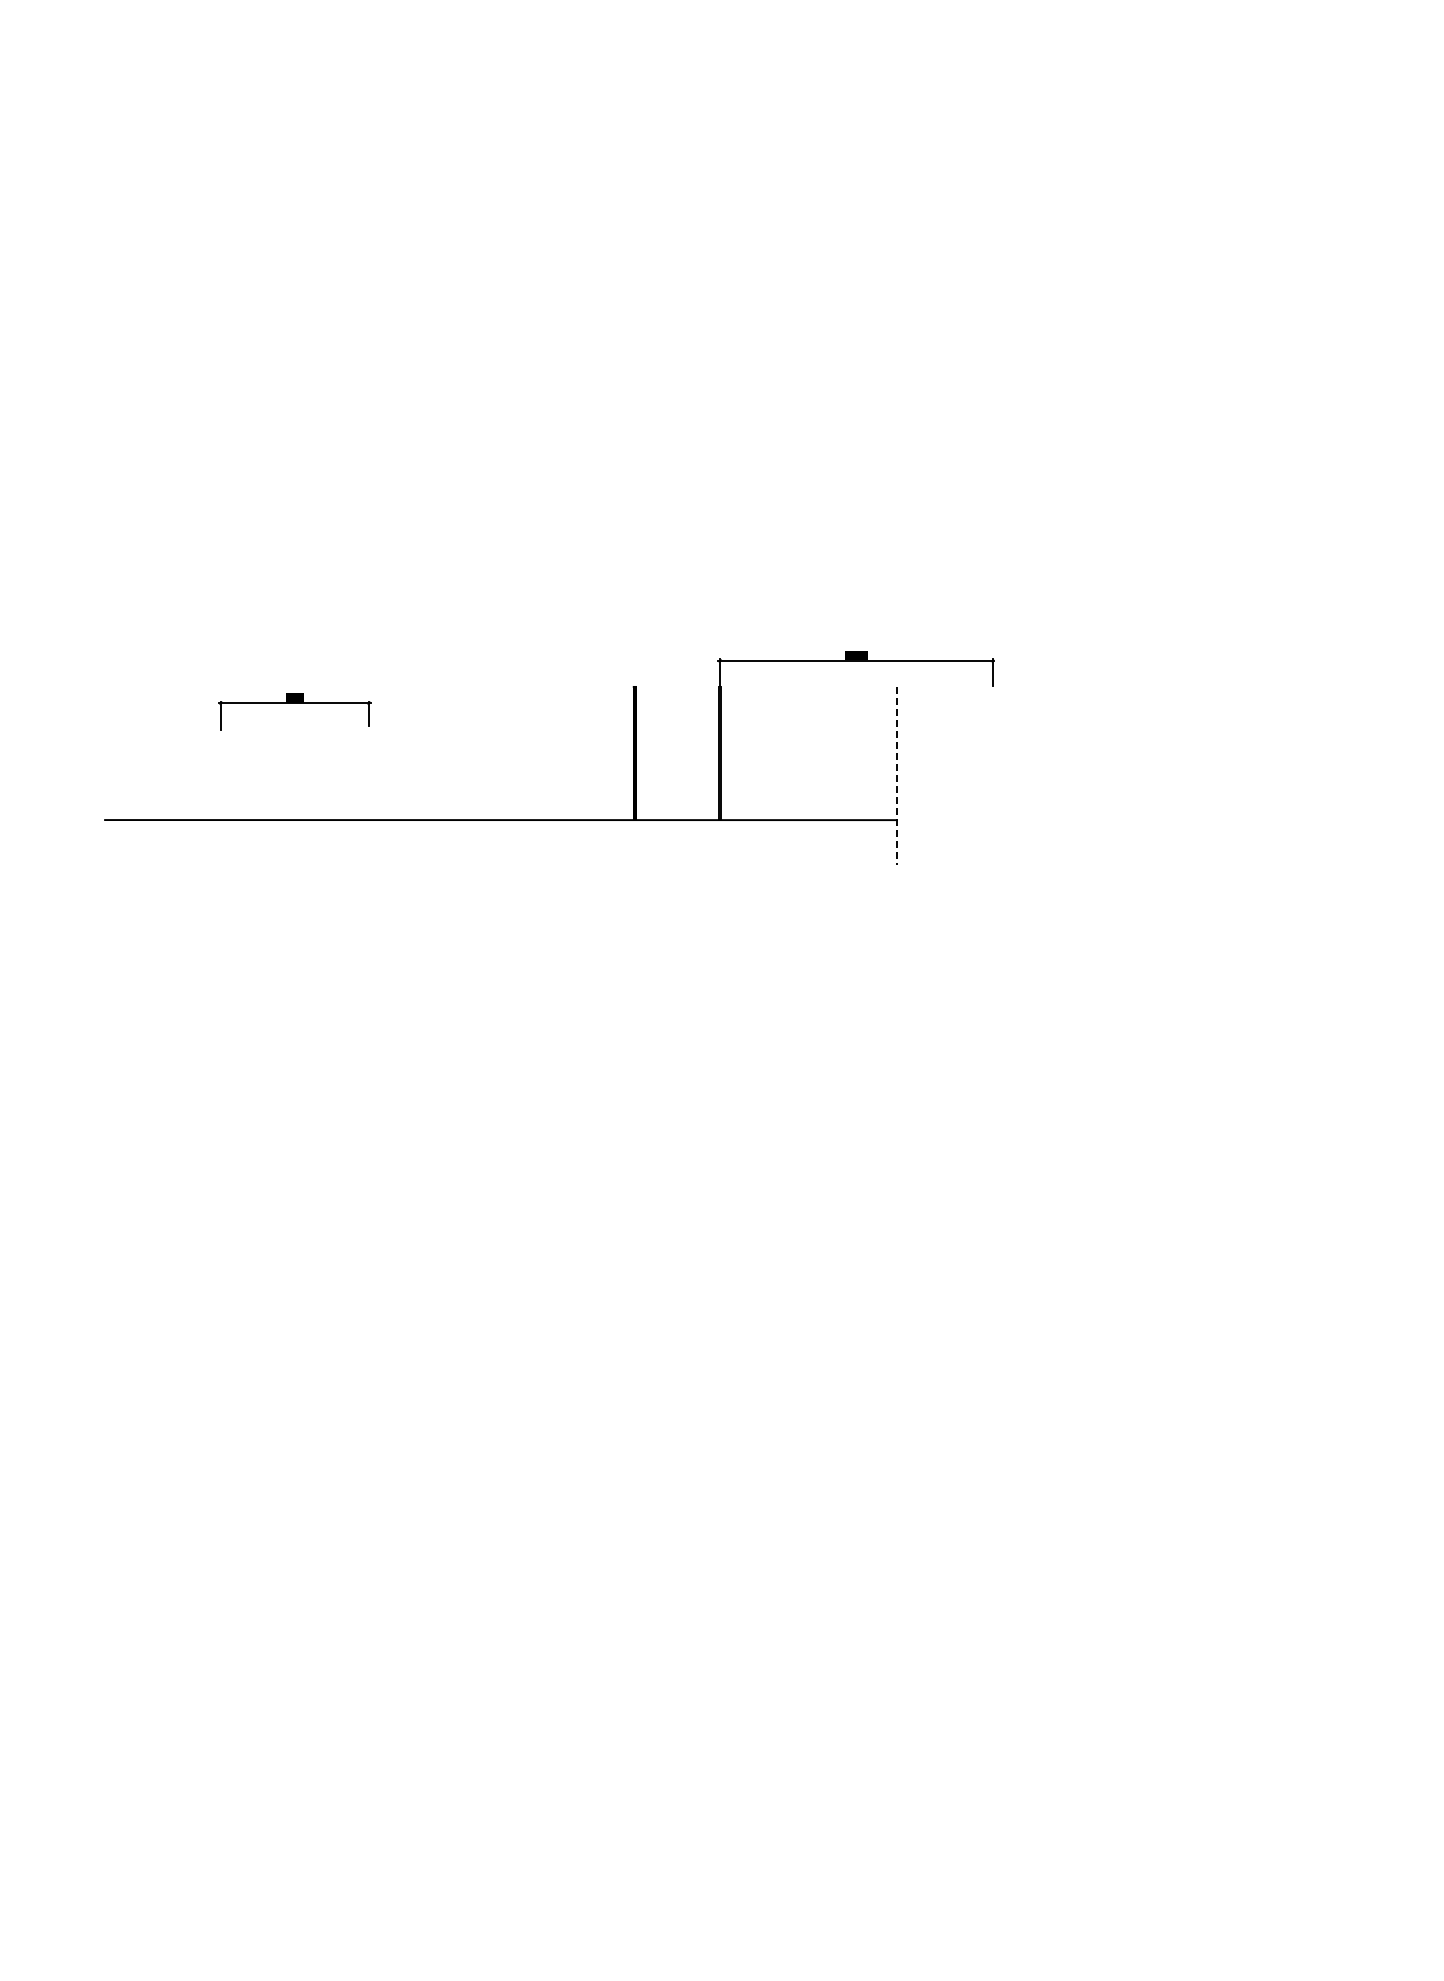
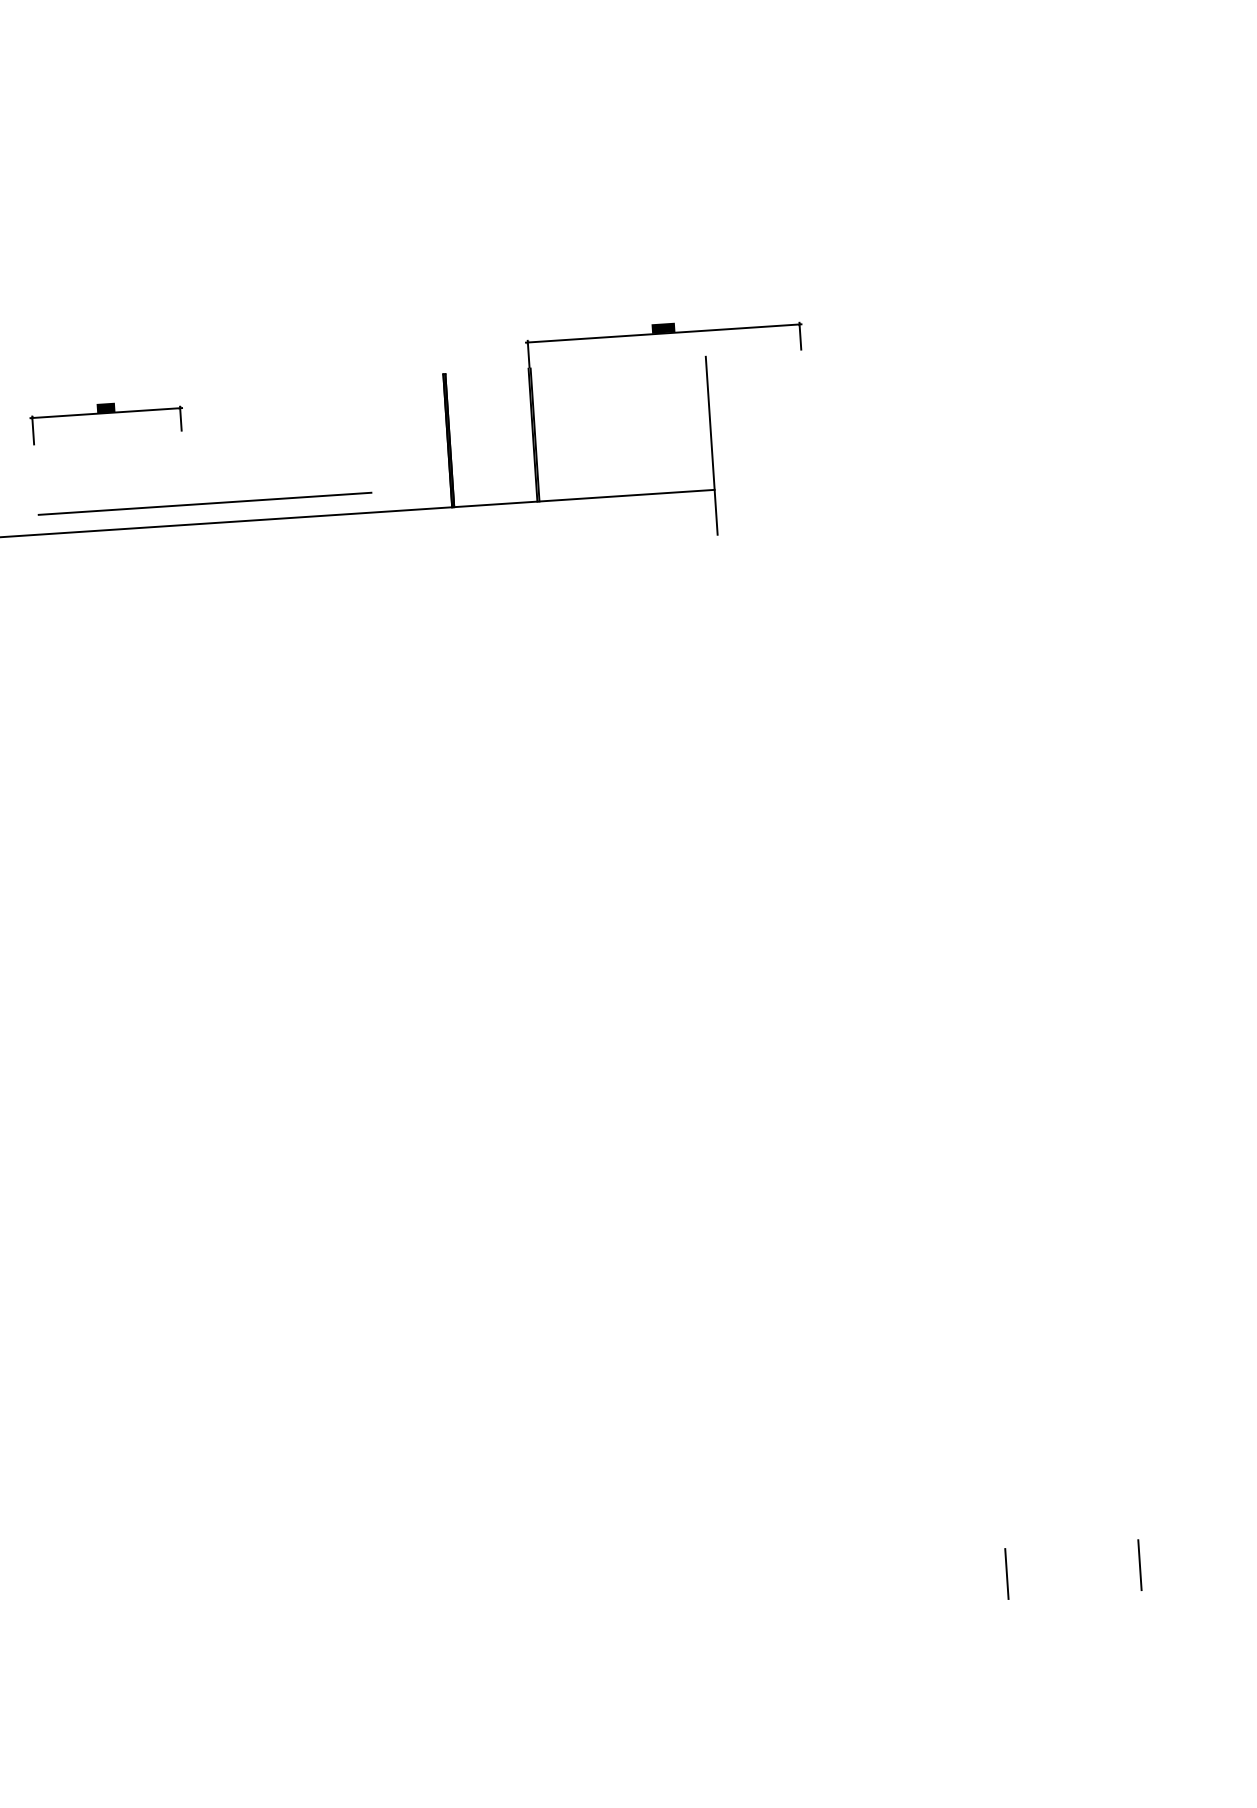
line: (896, 776) -> (711, 446), dashed -> solid
line: (387, 800) -> (205, 504), added
line: (1116, 1921) -> (1006, 1574), added
line: (1249, 1921) -> (1139, 1565), added

